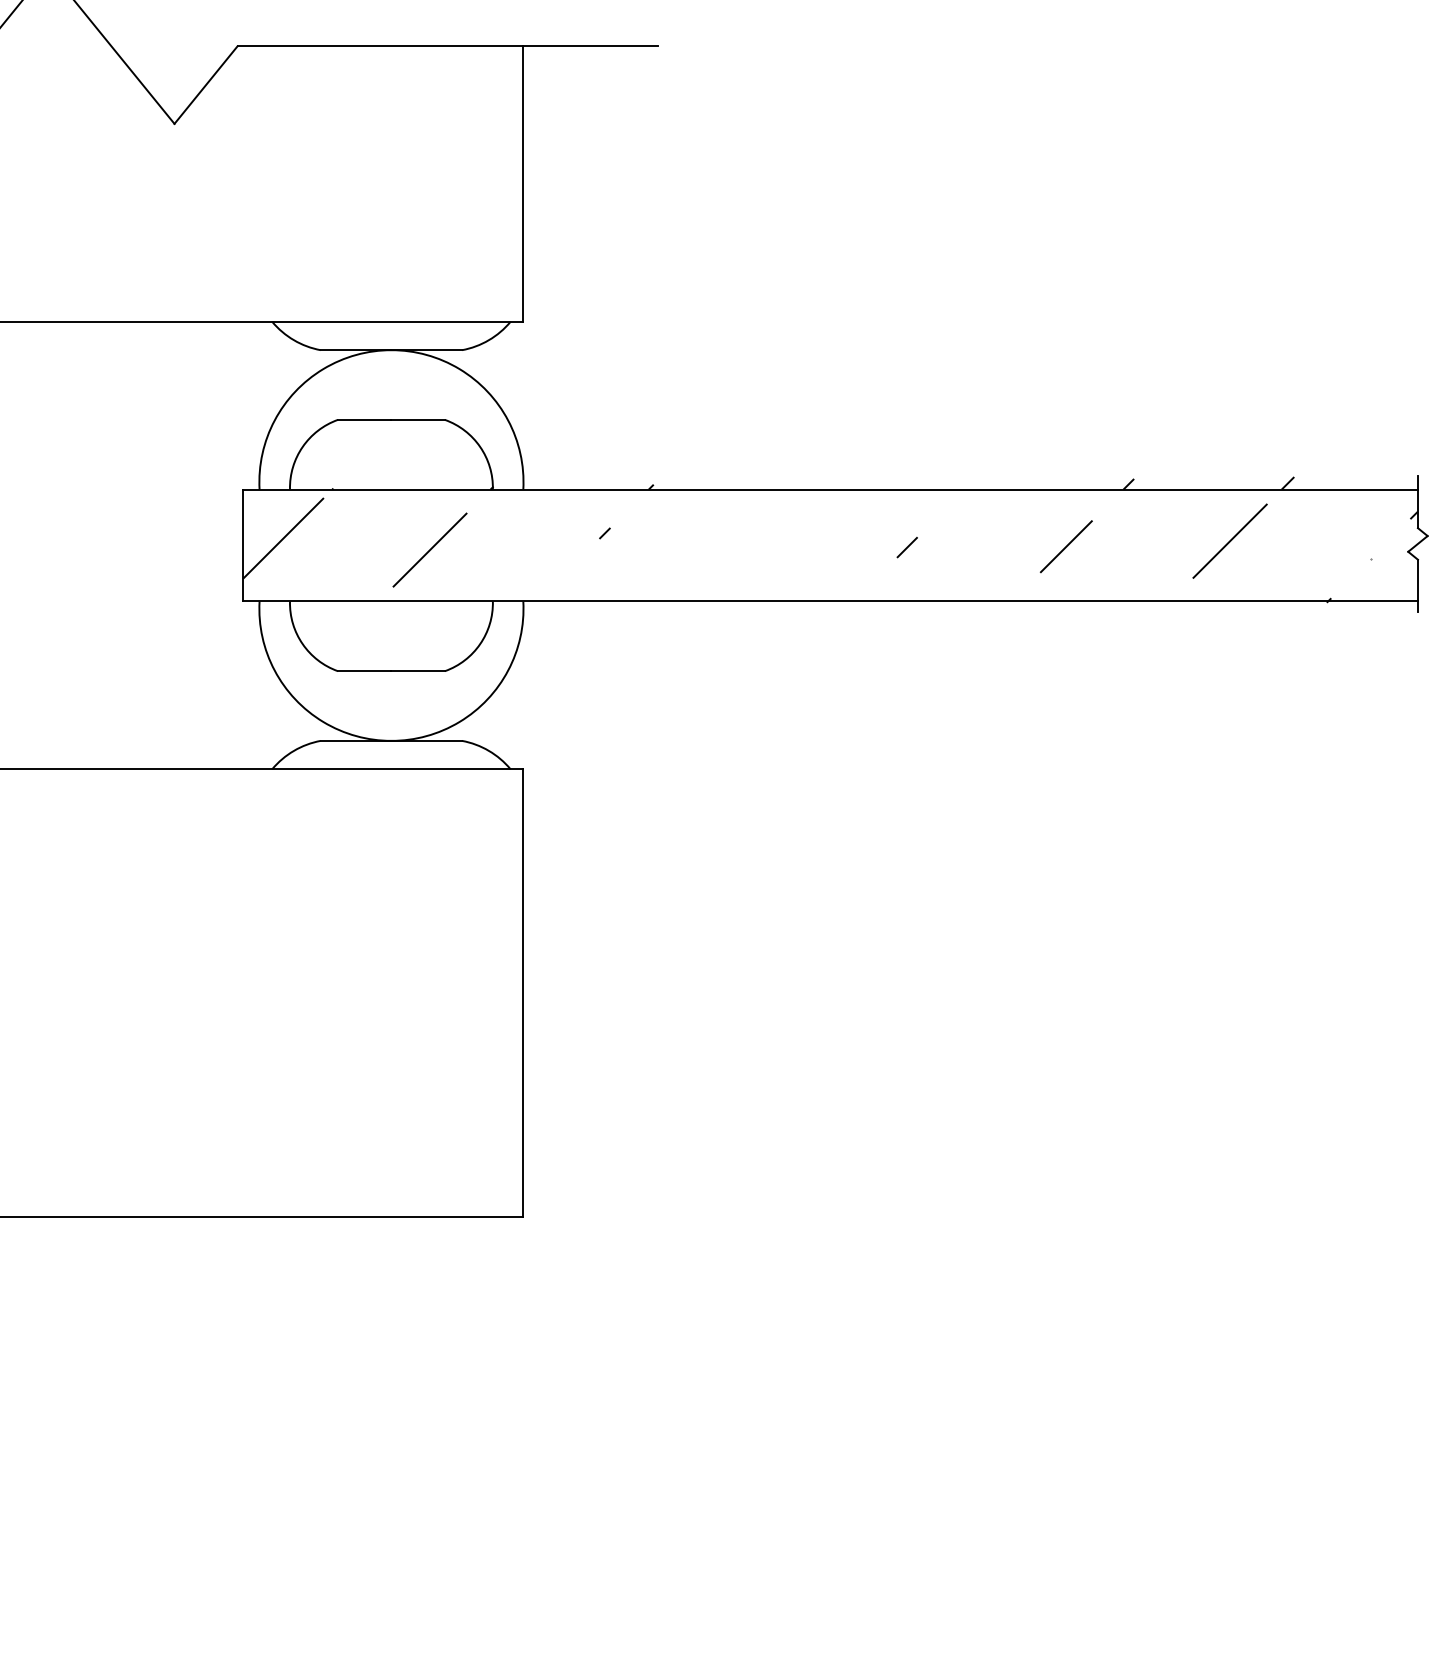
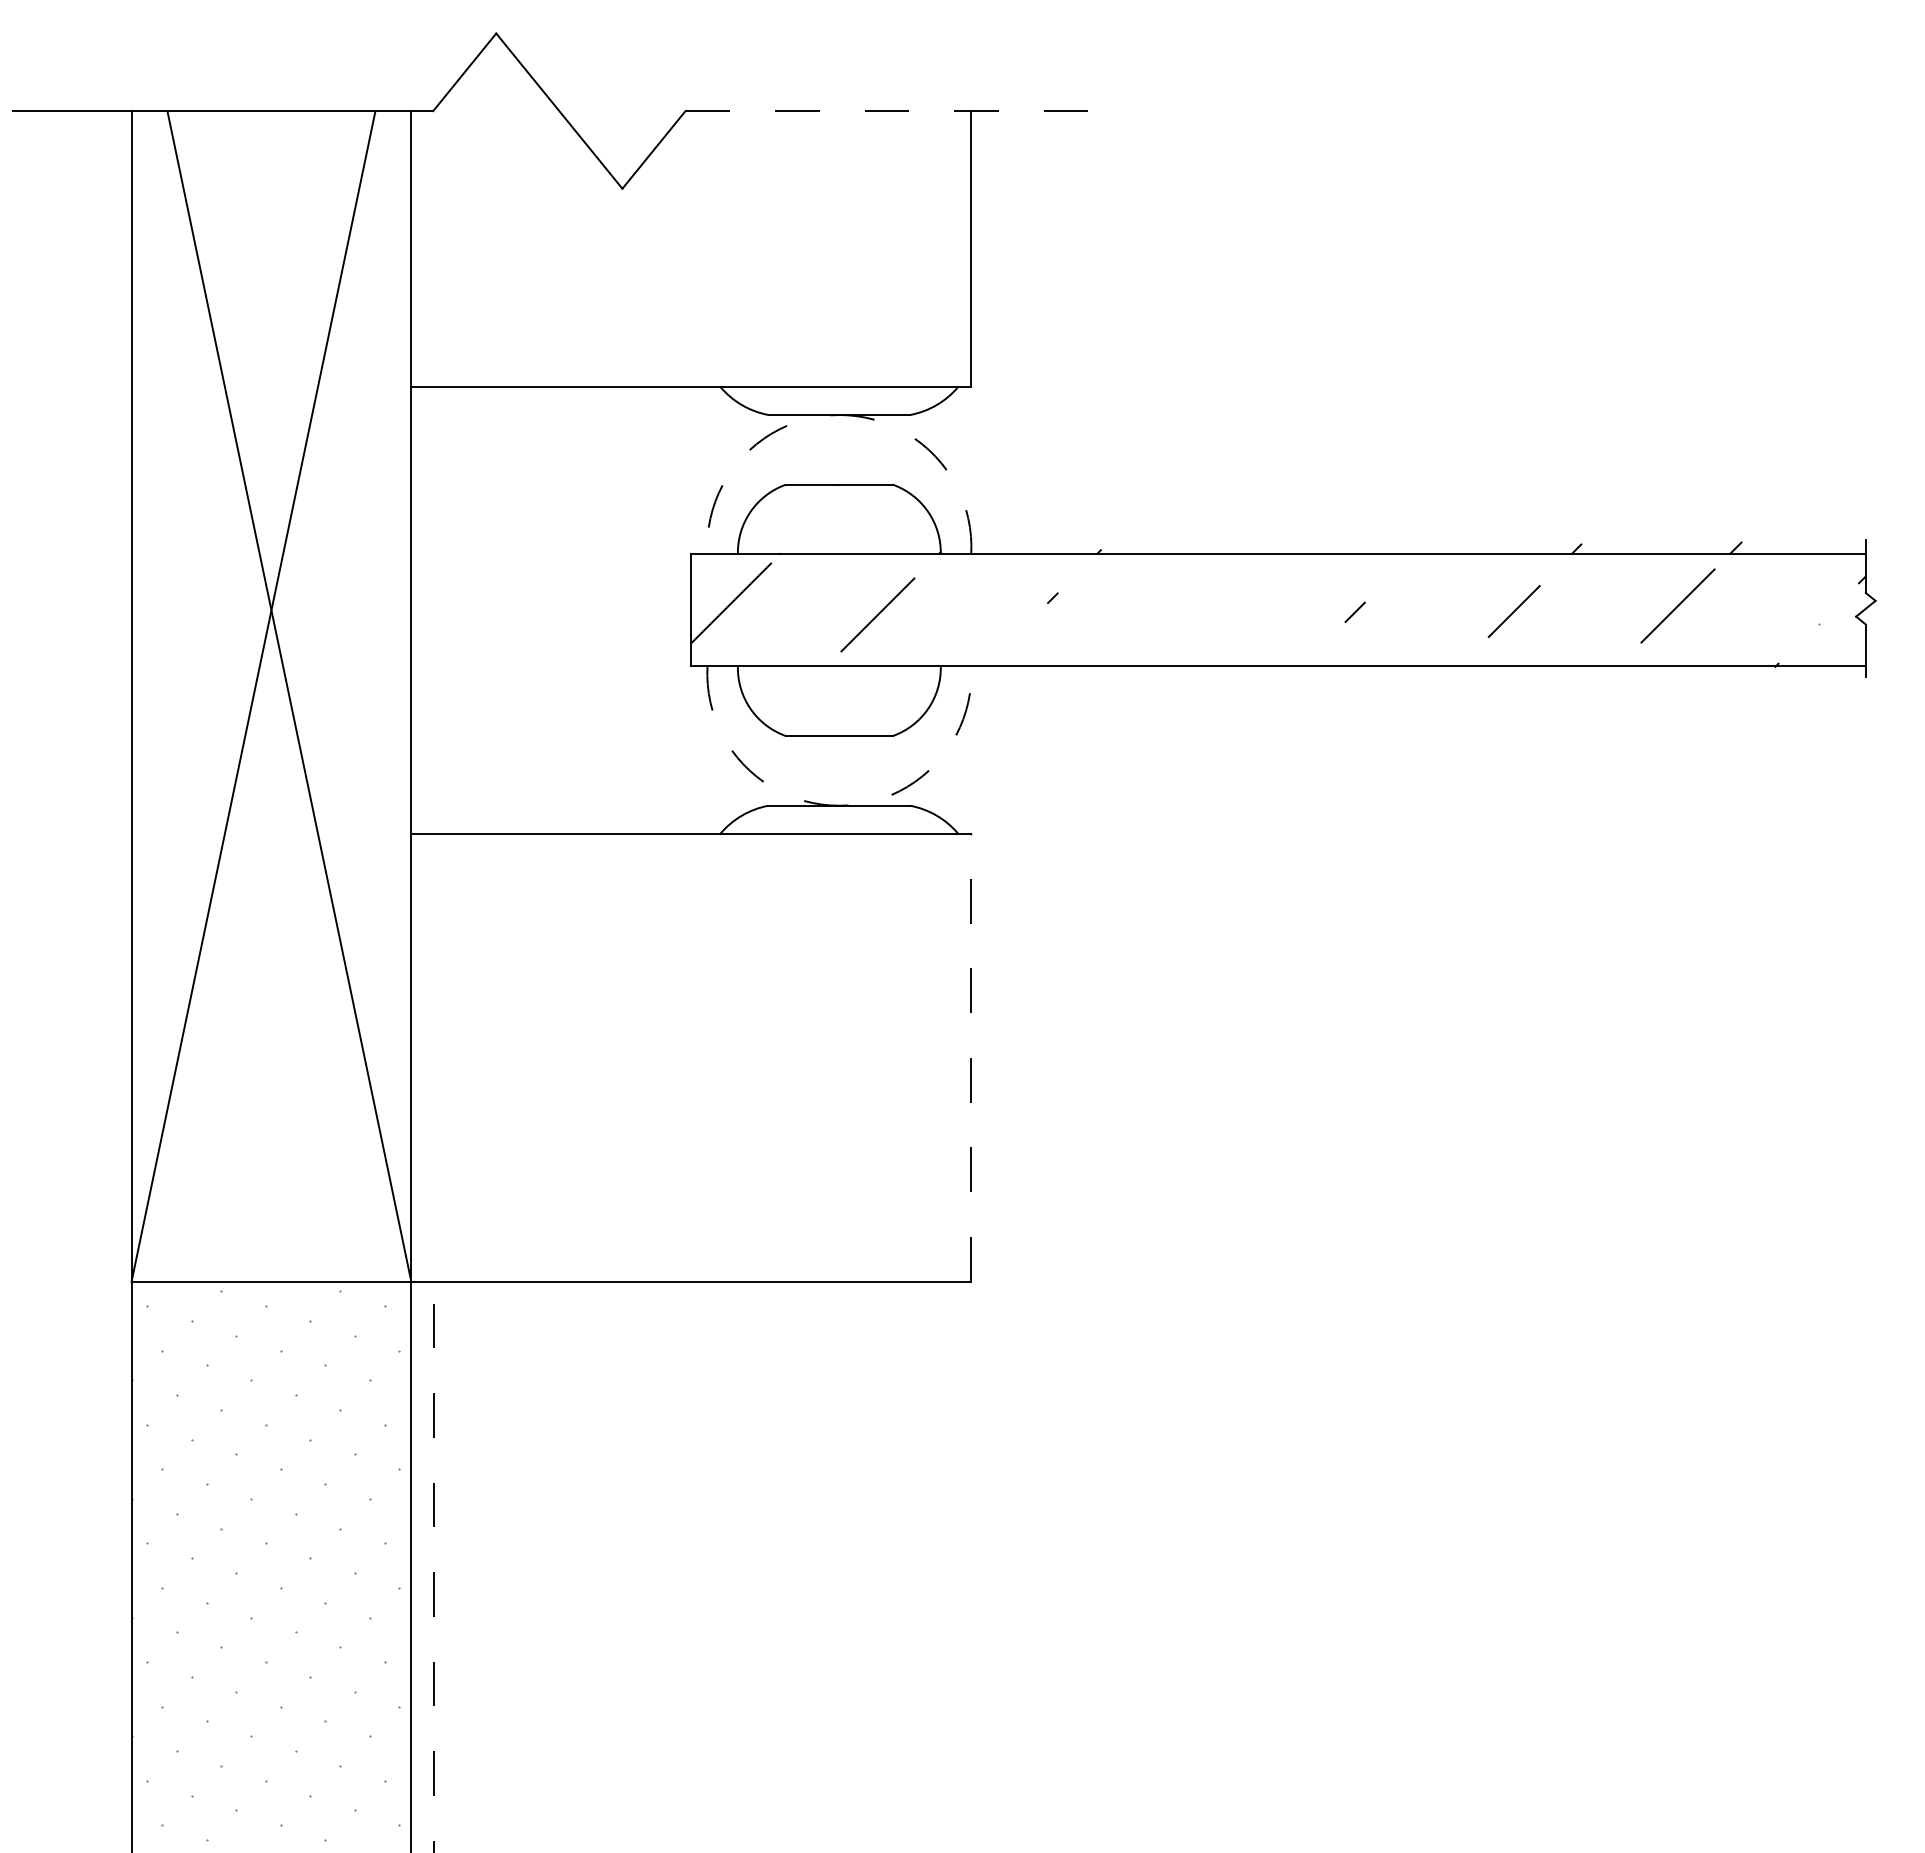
line: (448, 46) -> (896, 111), solid -> dashed
arc: (391, 350) -> (839, 415), solid -> dashed
arc: (391, 740) -> (839, 805), solid -> dashed
line: (522, 992) -> (970, 1057), solid -> dashed

